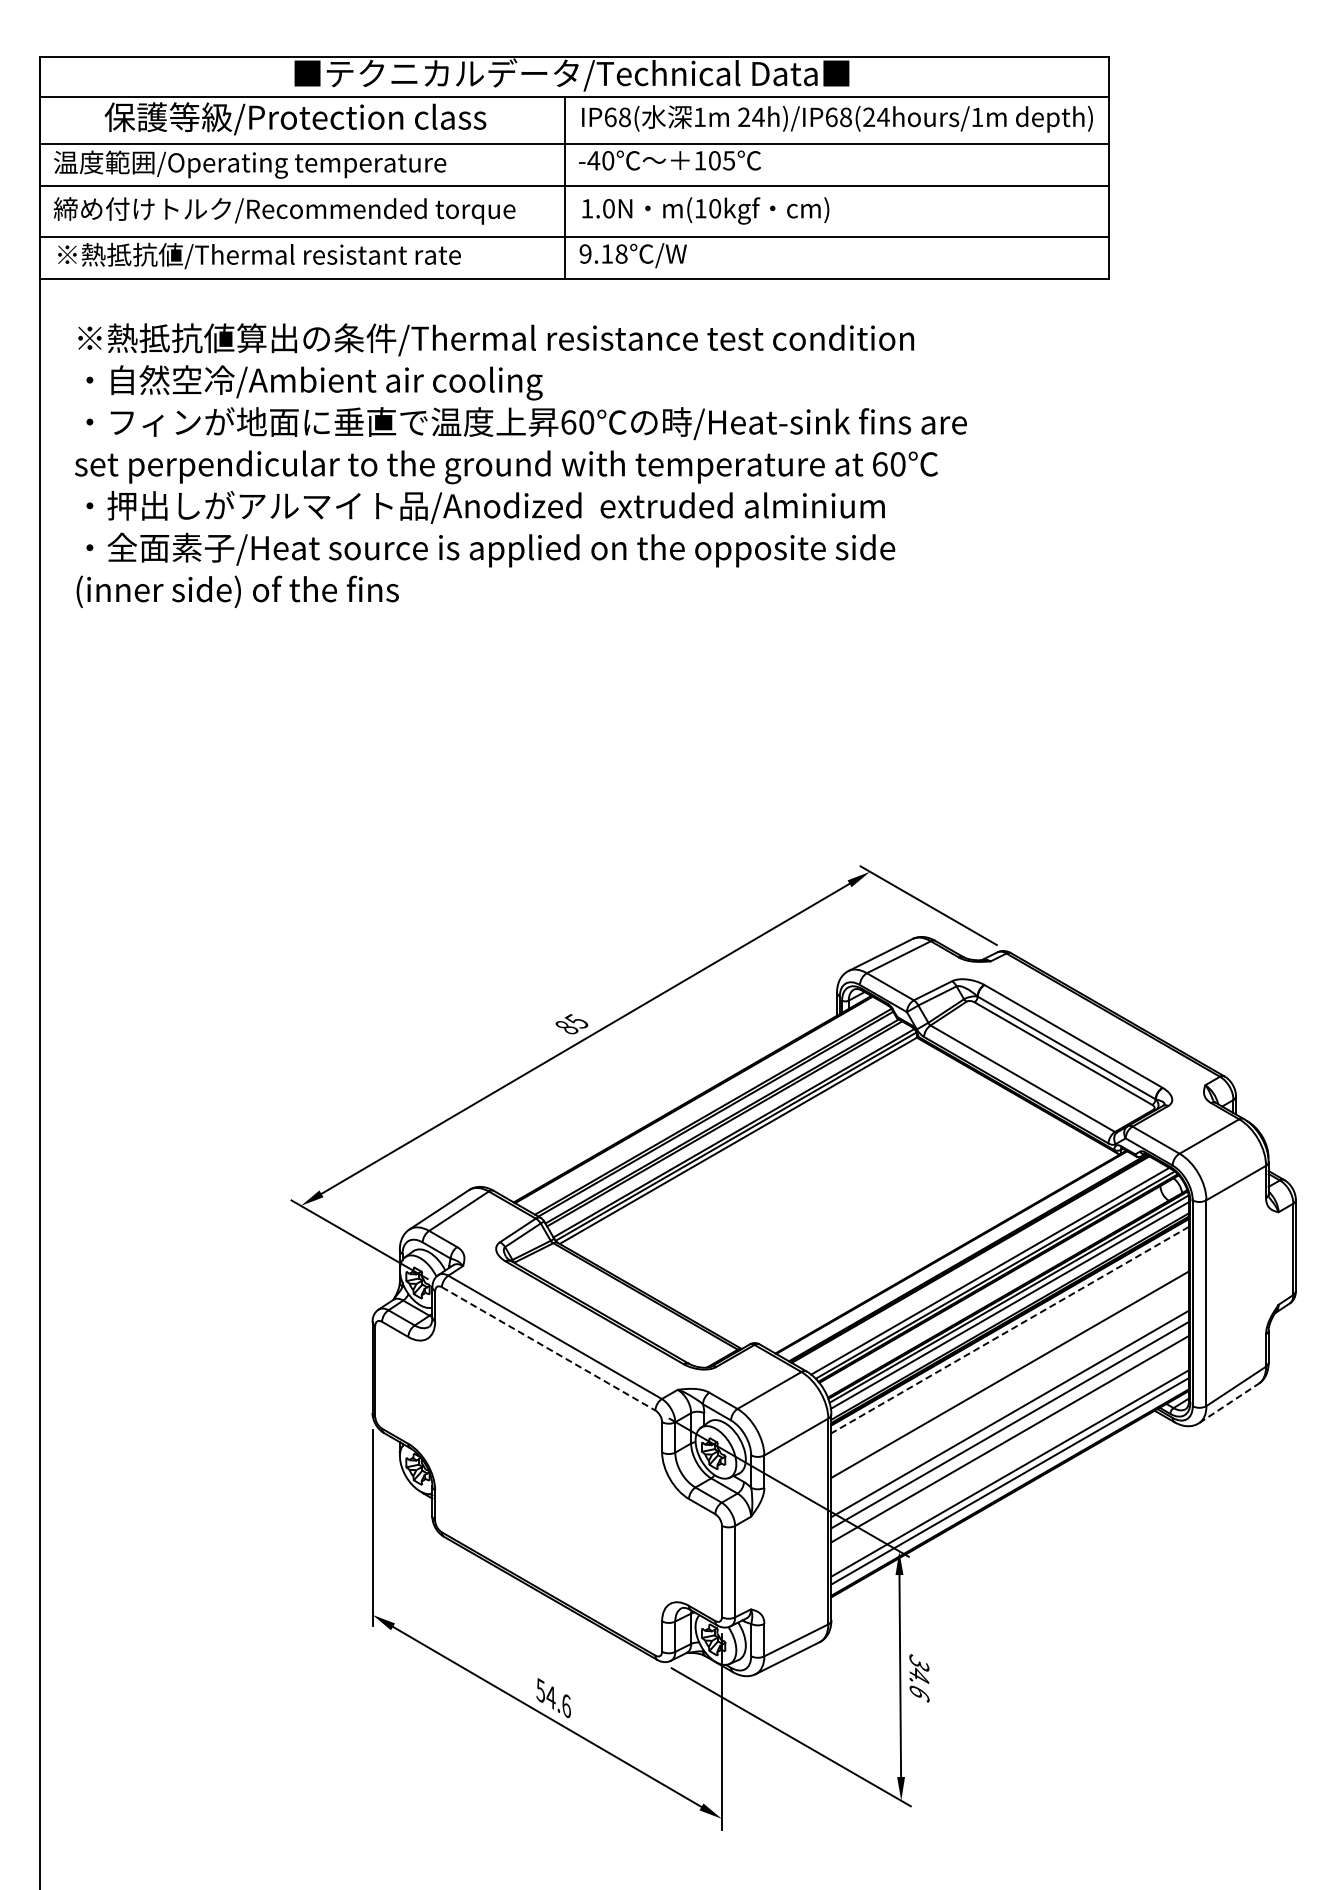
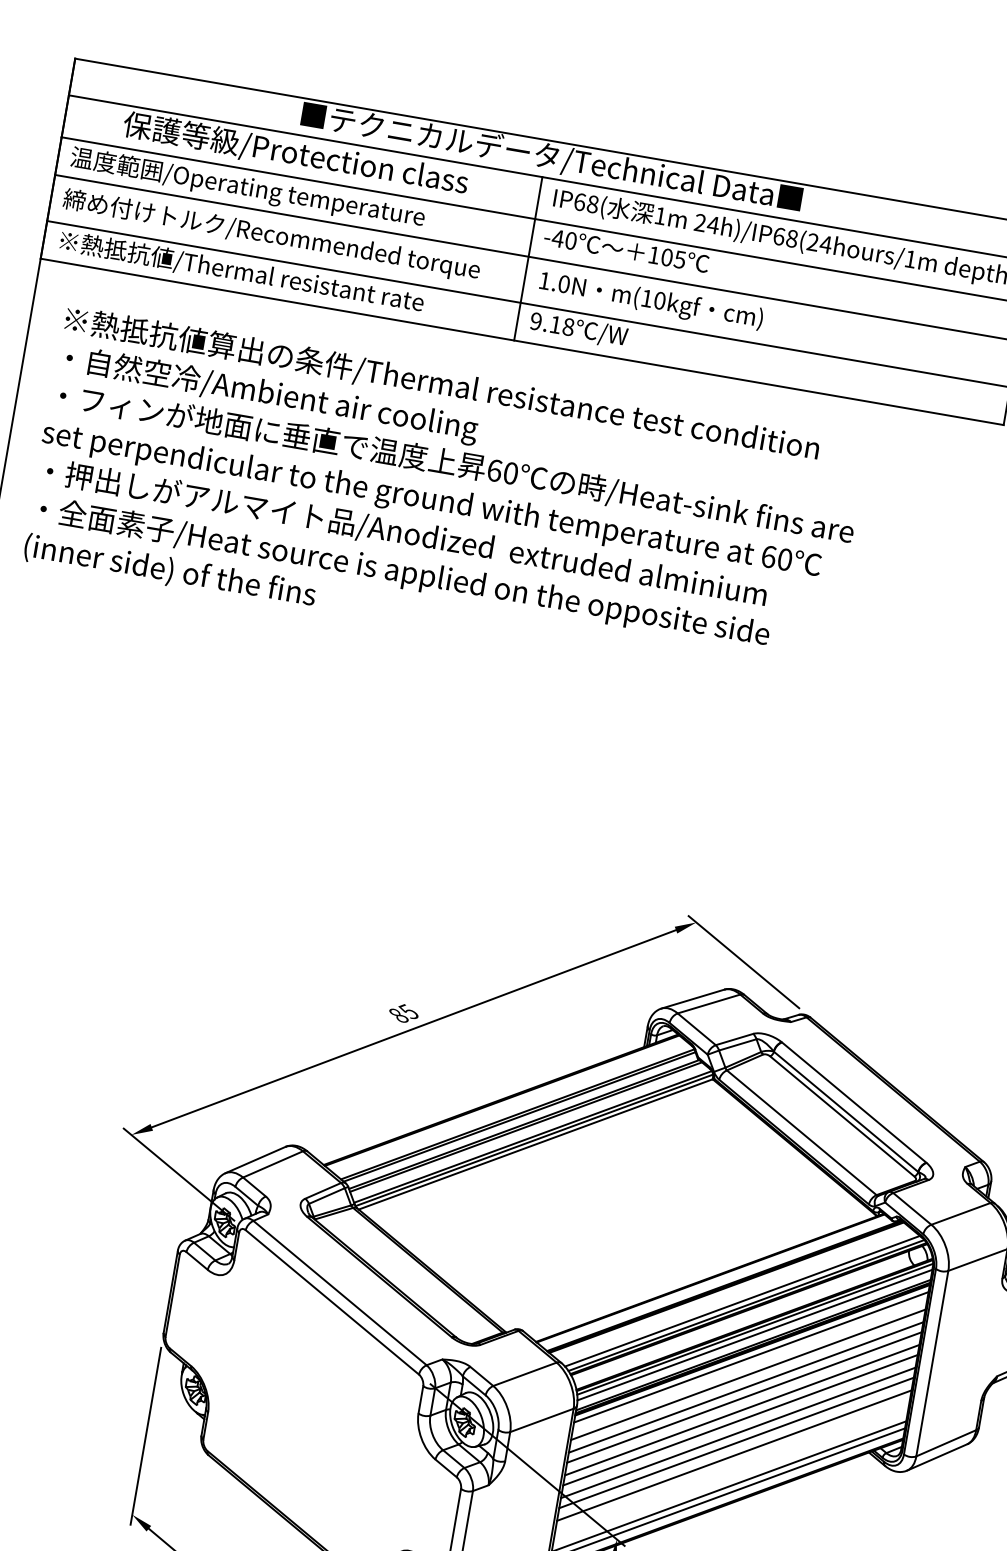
line: (1010, 1330) -> (751, 1357), dashed -> solid
line: (549, 1349) -> (333, 1303), dashed -> solid
line: (1010, 1349) -> (748, 1374), added
line: (1010, 1363) -> (746, 1387), added
line: (1010, 1388) -> (742, 1410), added
line: (1010, 1399) -> (740, 1419), added
line: (1229, 1403) -> (937, 1457), dashed -> solid

